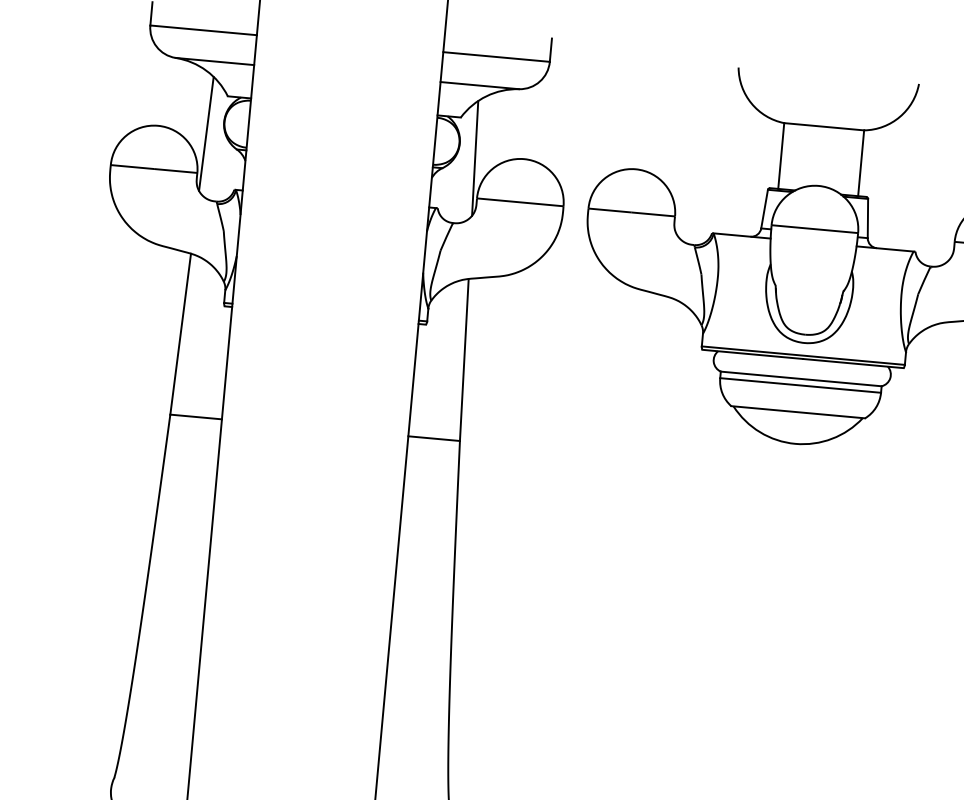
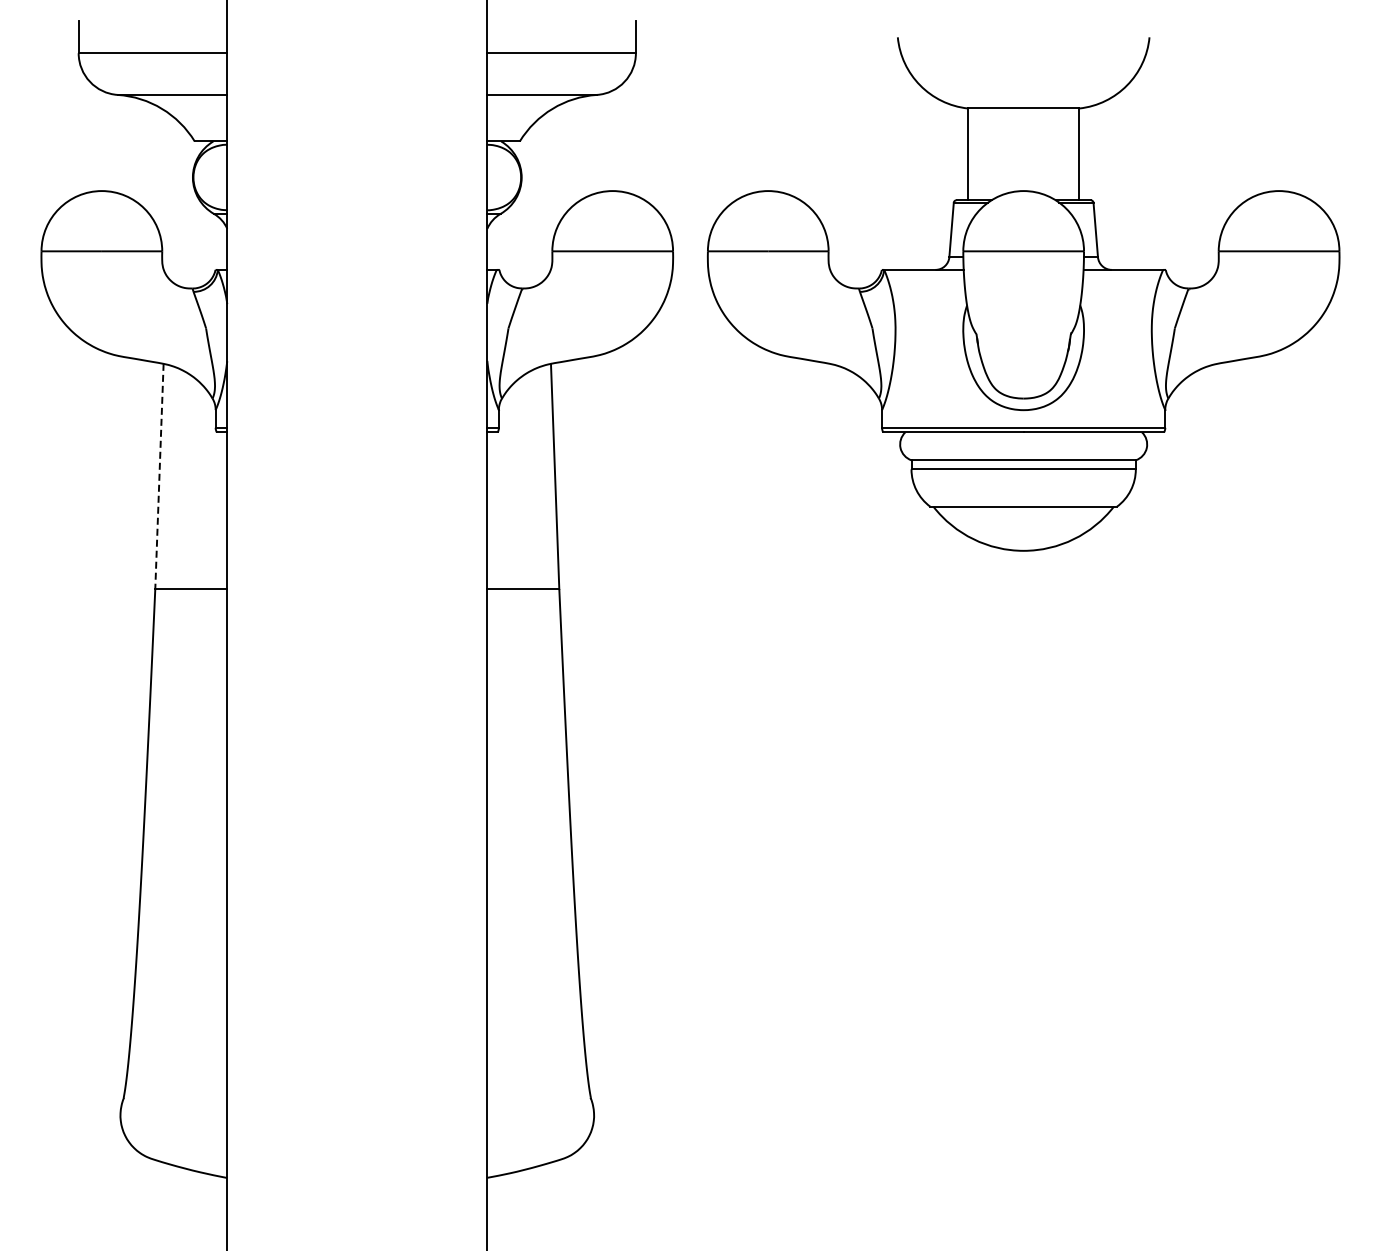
line: (206, 133) -> (169, 195), removed
line: (475, 157) -> (544, 195), removed
line: (180, 334) -> (159, 476), solid -> dashed

